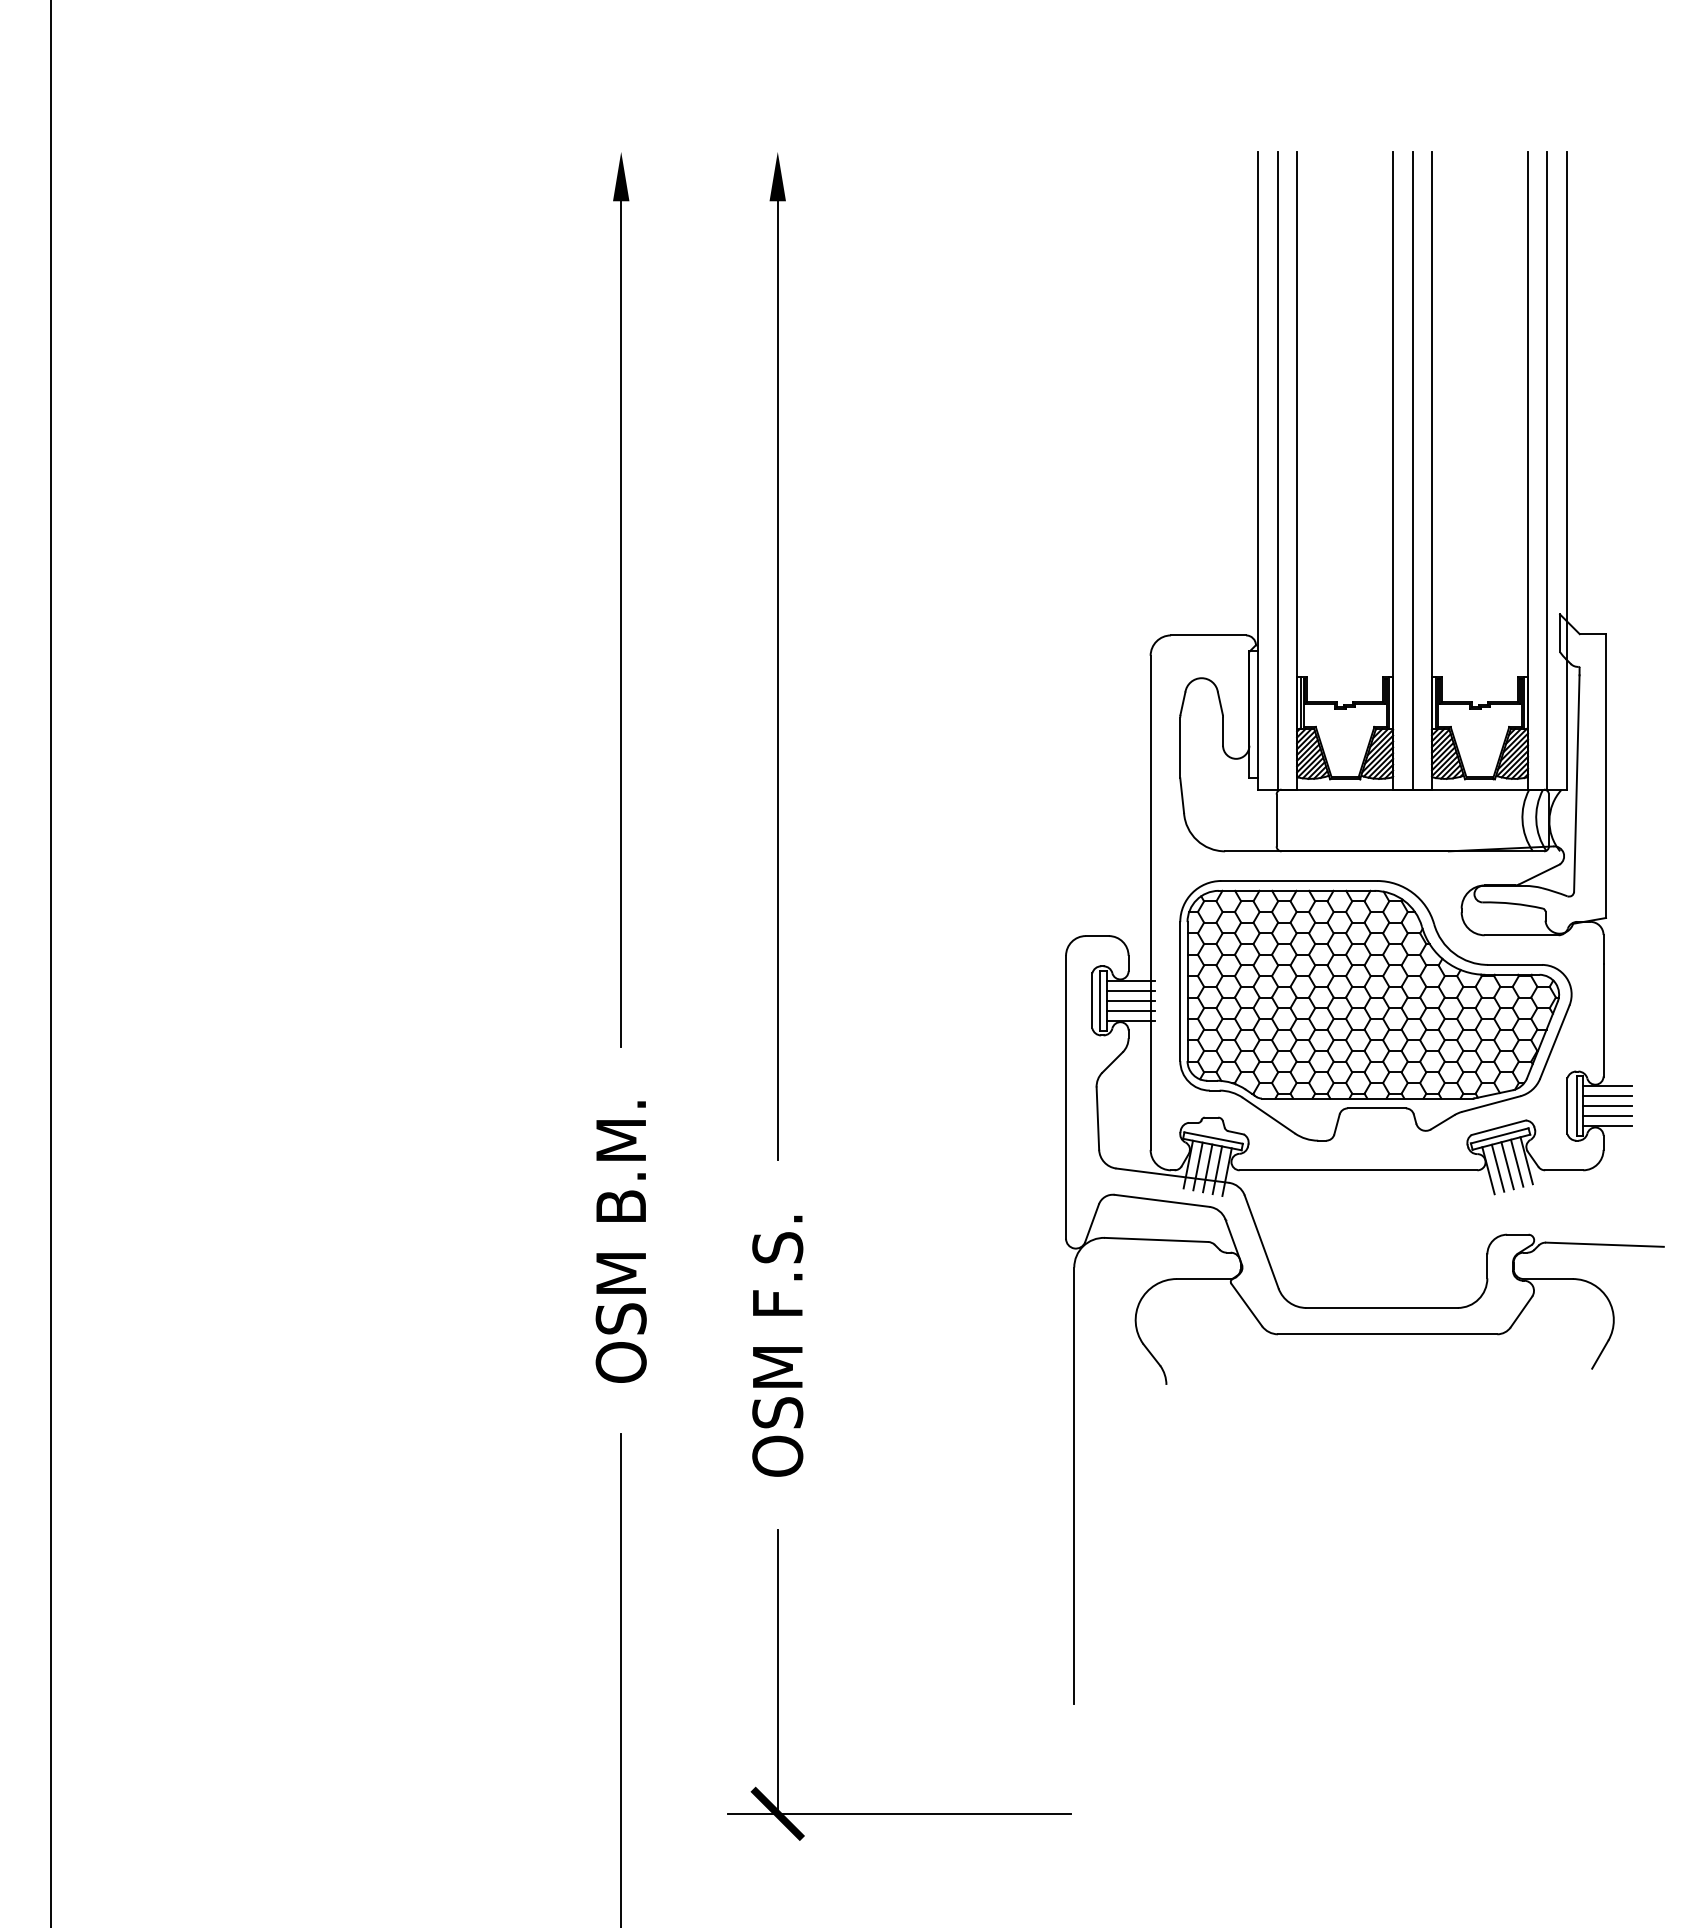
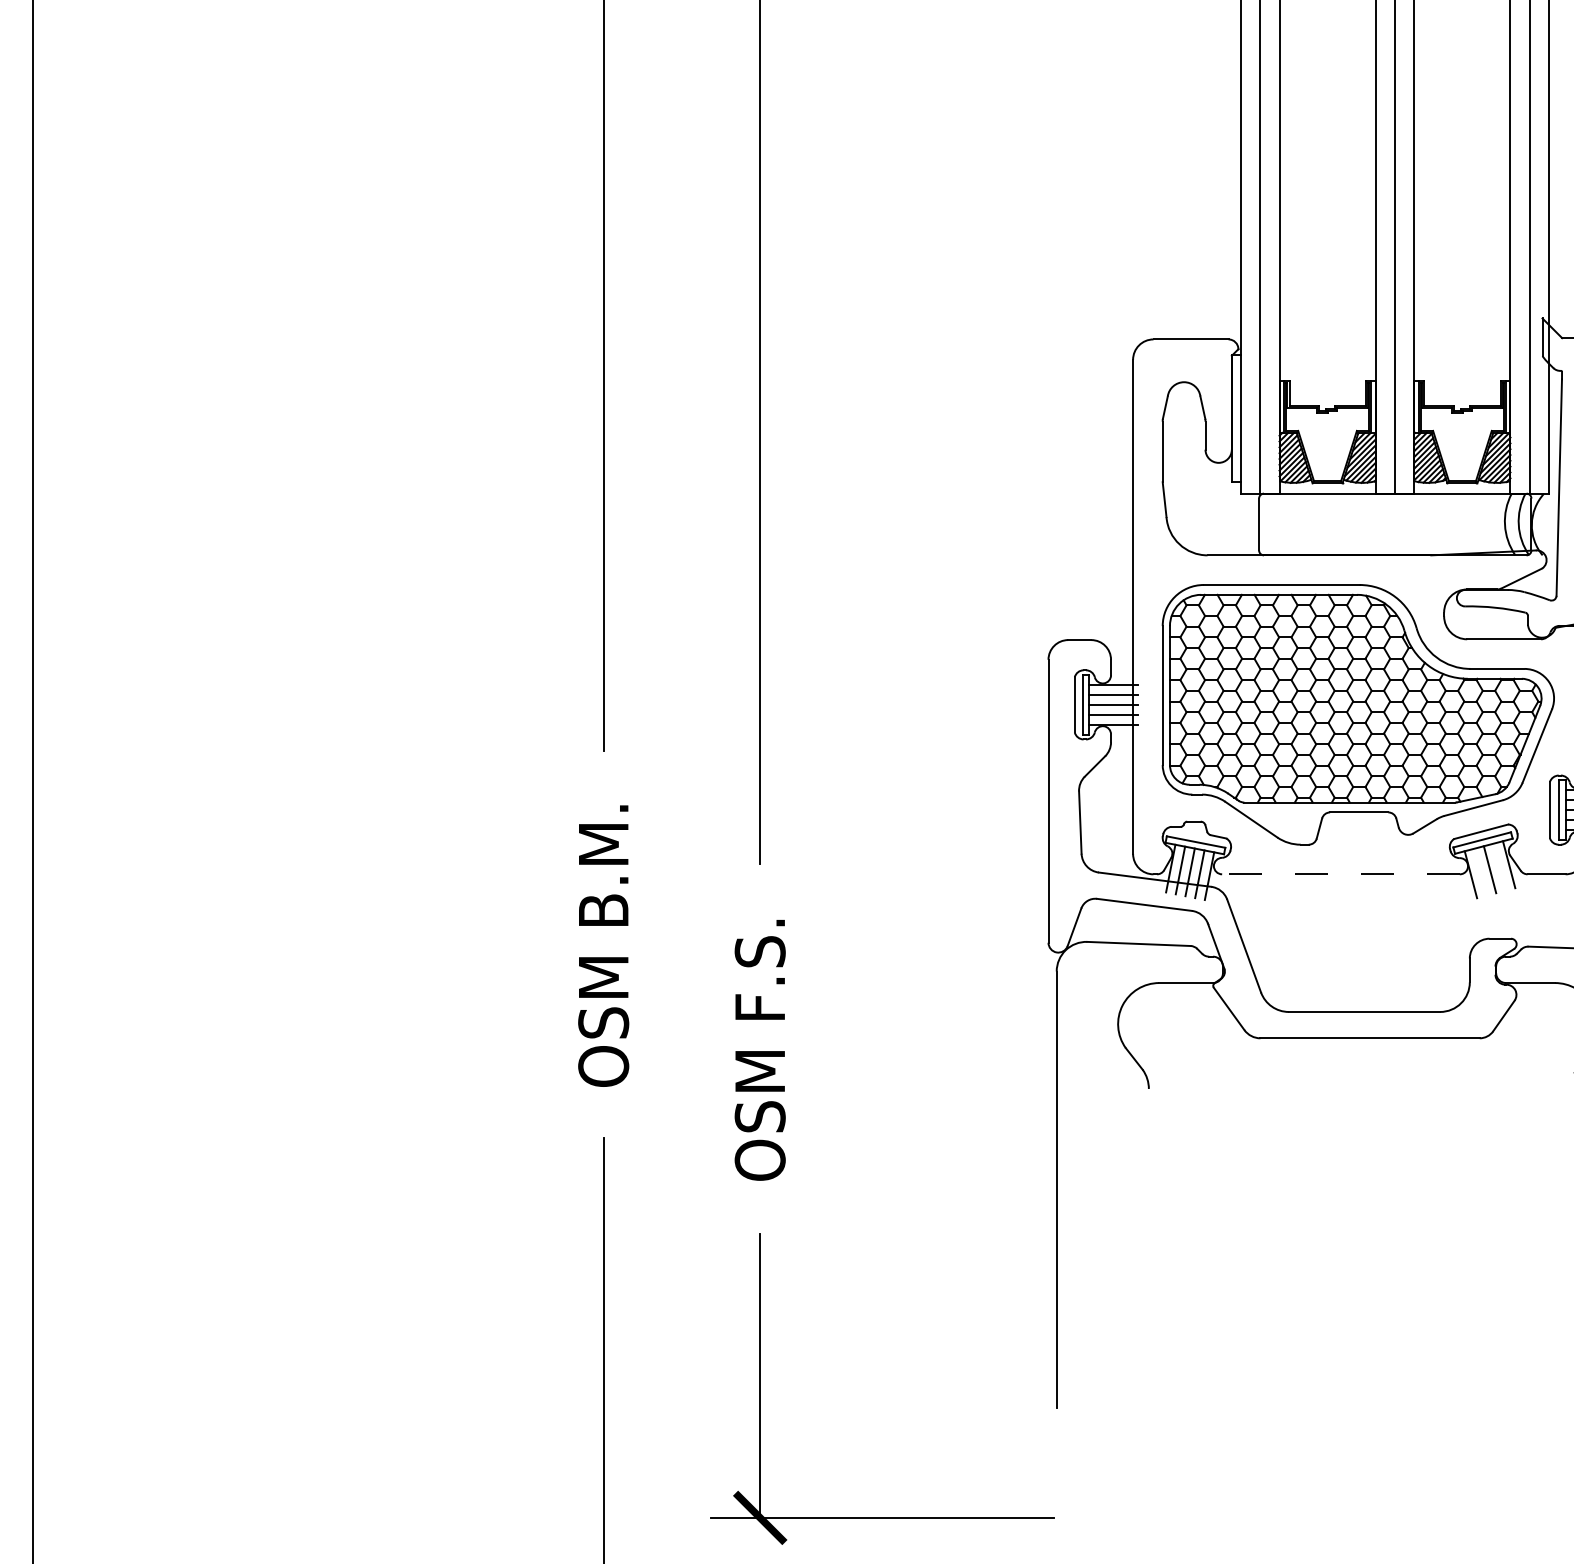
line: (1516, 1162) -> (1498, 866), removed
line: (1497, 1167) -> (1479, 871), removed
line: (1358, 1170) -> (1340, 874), solid -> dashed

